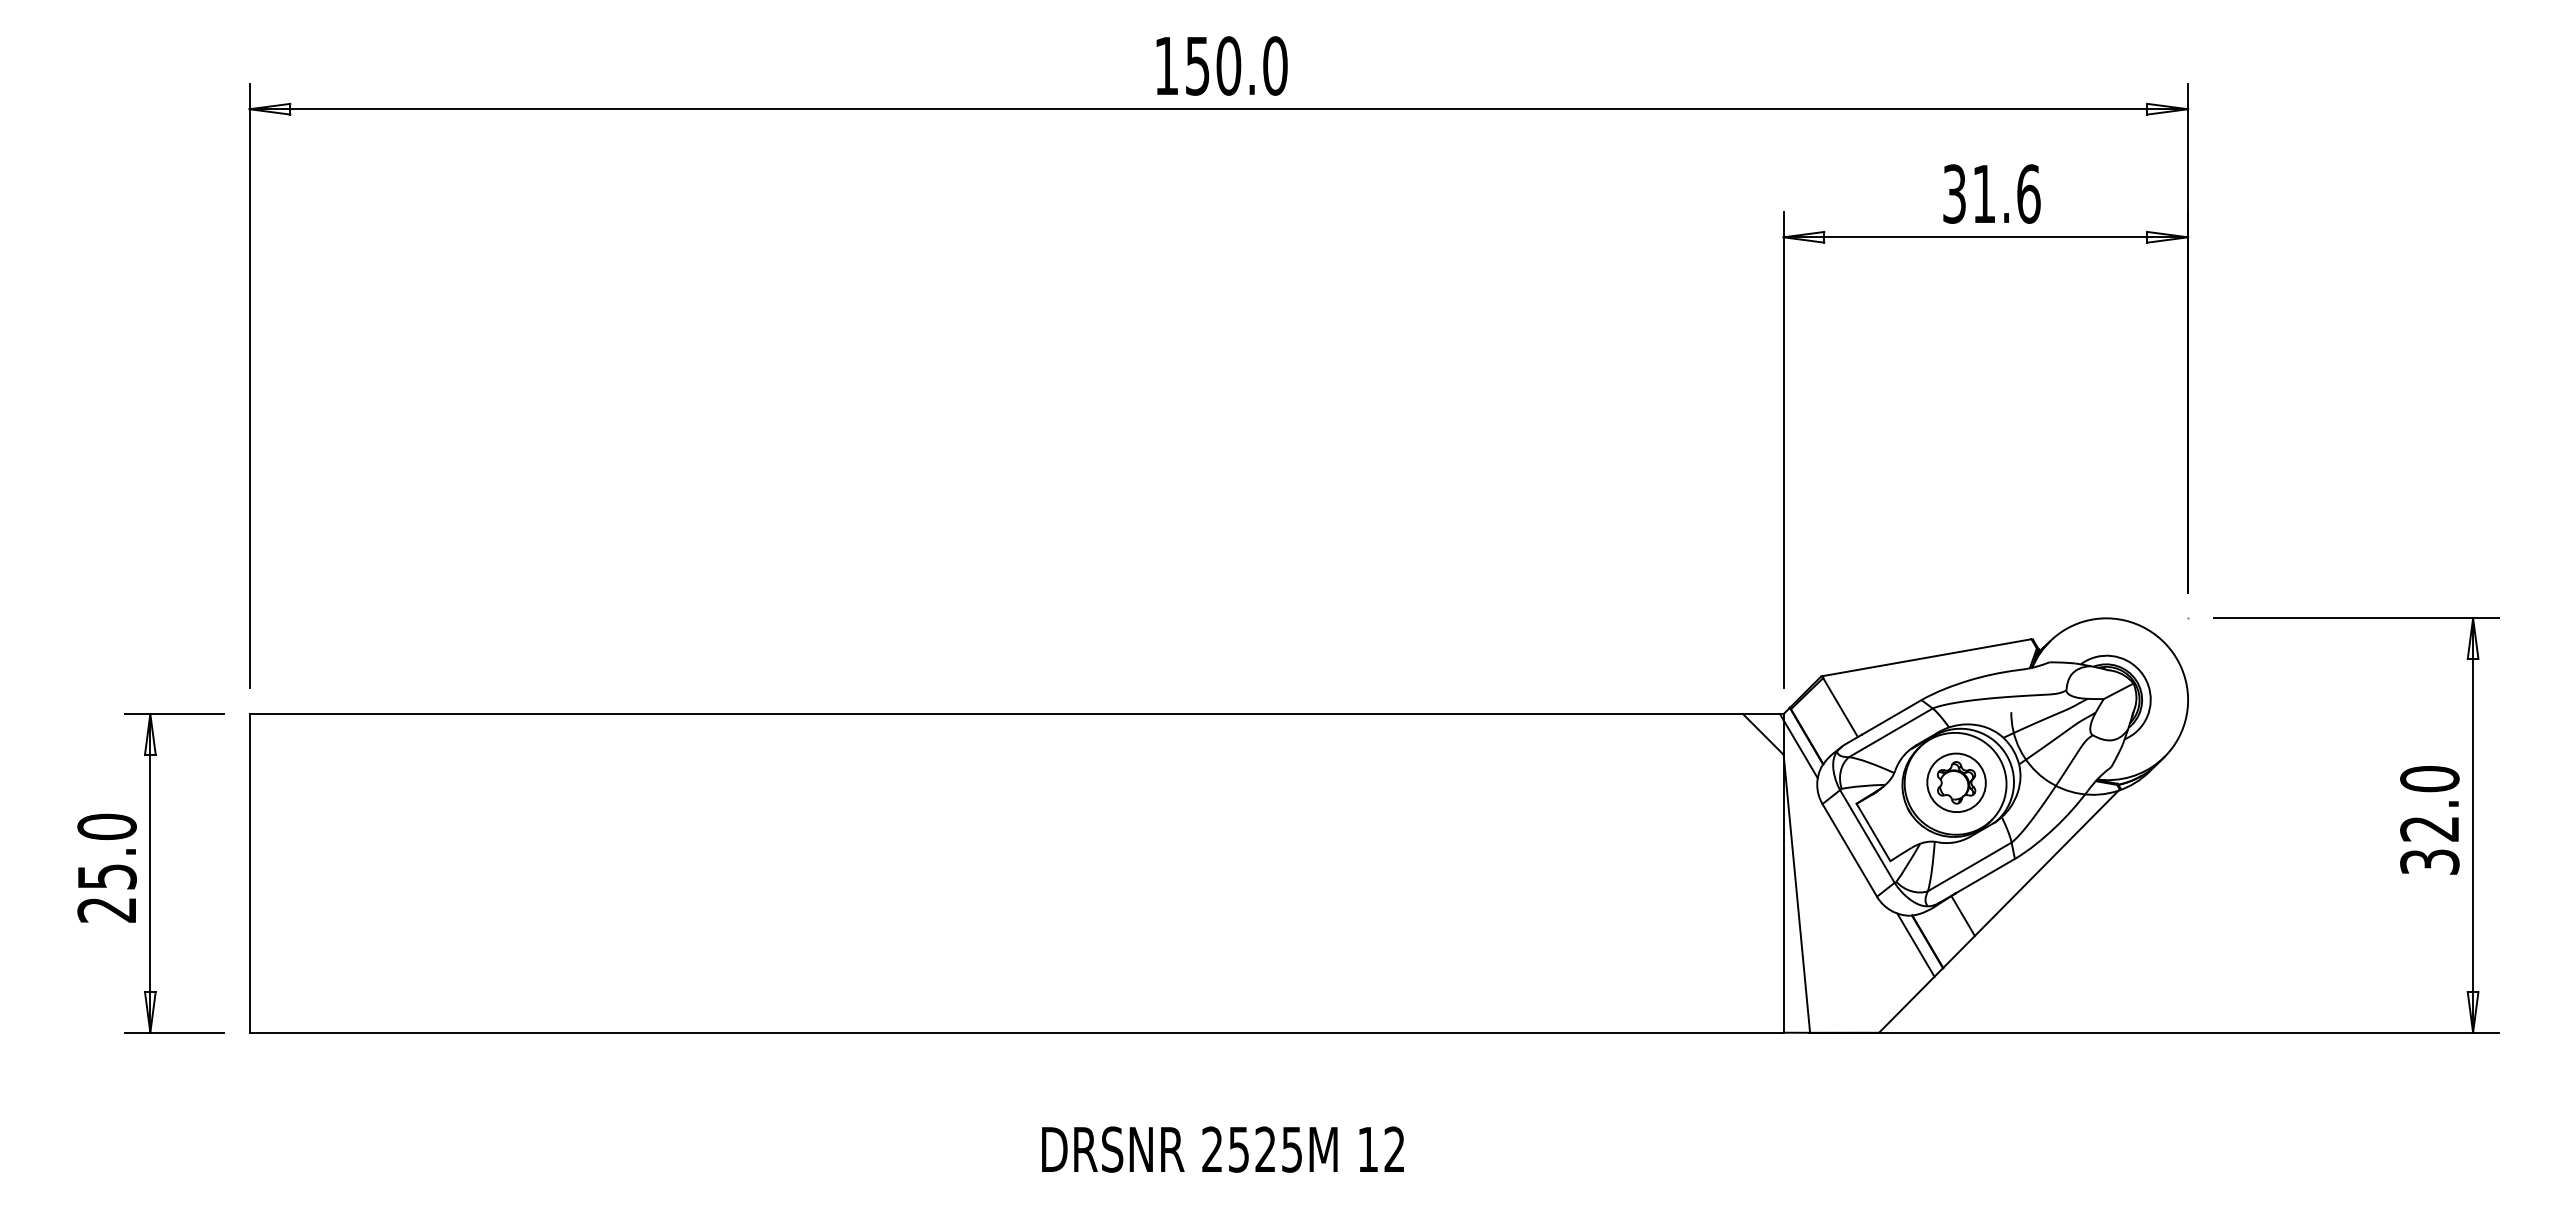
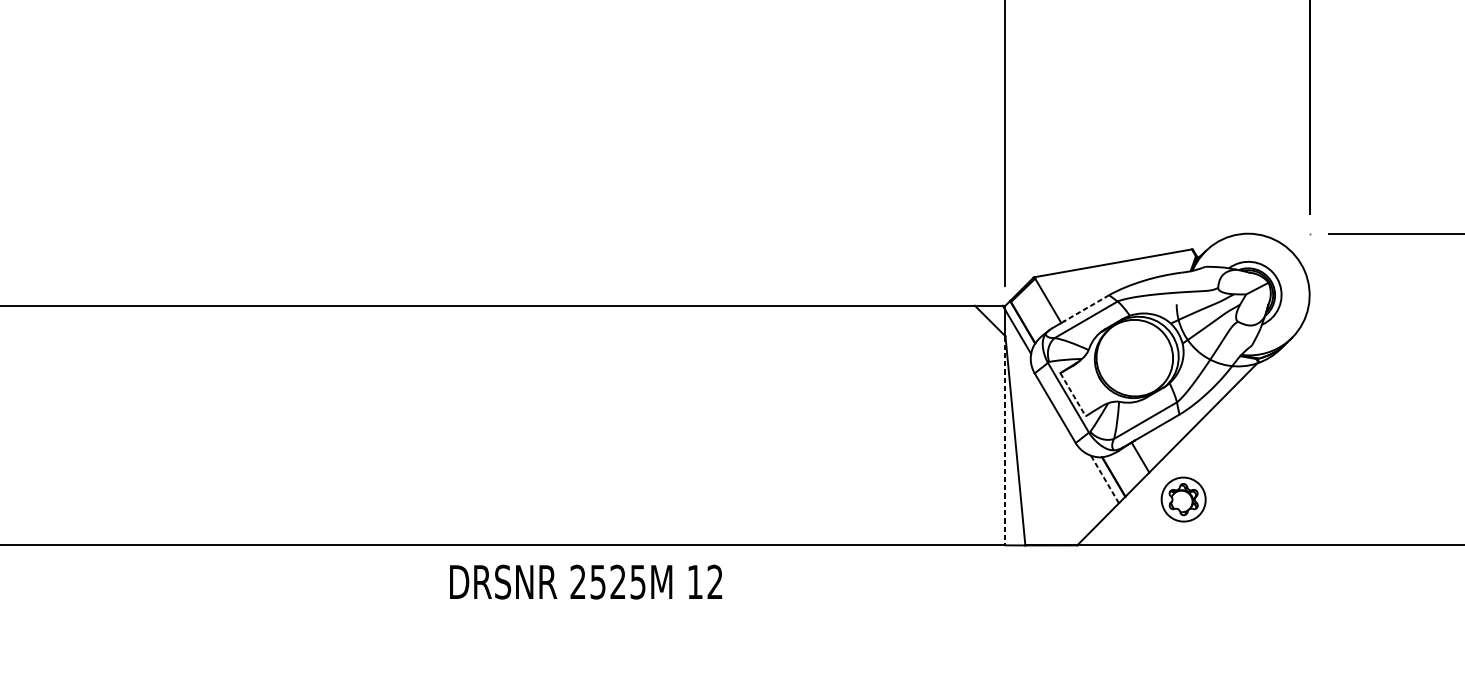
line: (1891, 717) -> (1086, 308), solid -> dashed
part: (1956, 782) -> (1183, 499), moved
line: (1873, 832) -> (1073, 394), solid -> dashed
line: (1783, 893) -> (1005, 440), solid -> dashed
line: (1915, 945) -> (1104, 479), solid -> dashed
text: (1222, 1149) -> (585, 582), moved

